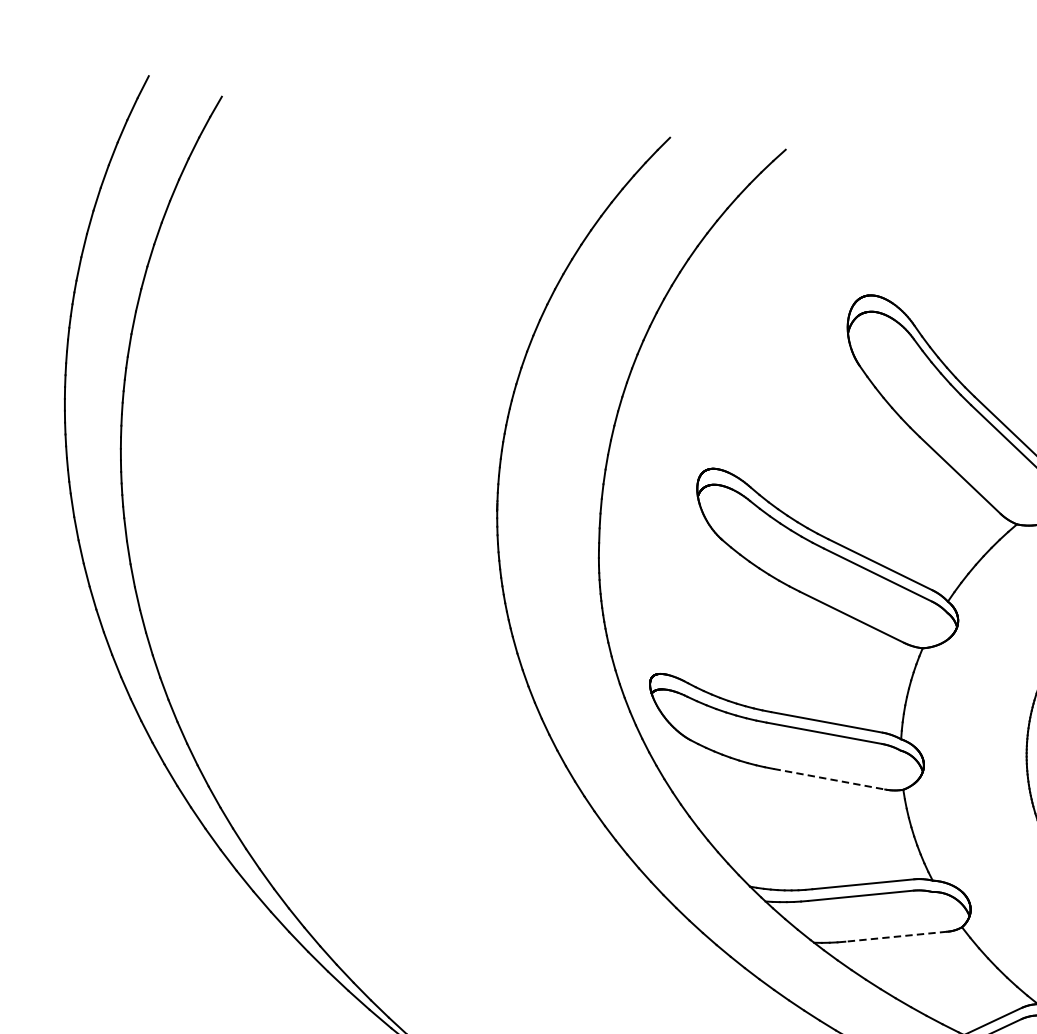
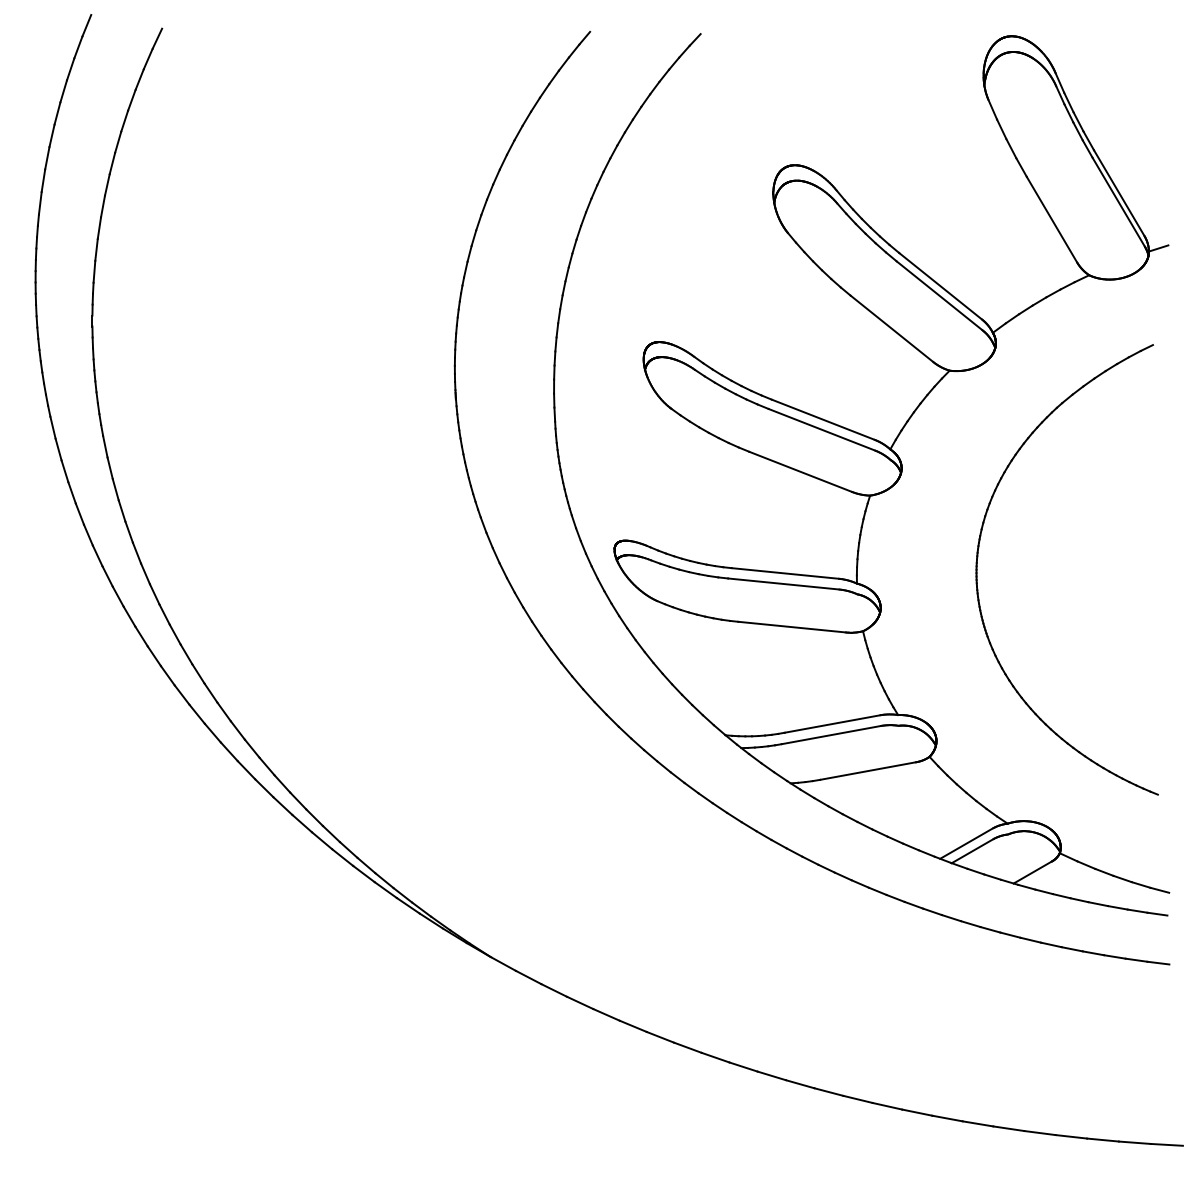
line: (829, 779) -> (792, 627), dashed -> solid
line: (896, 937) -> (868, 771), dashed -> solid

